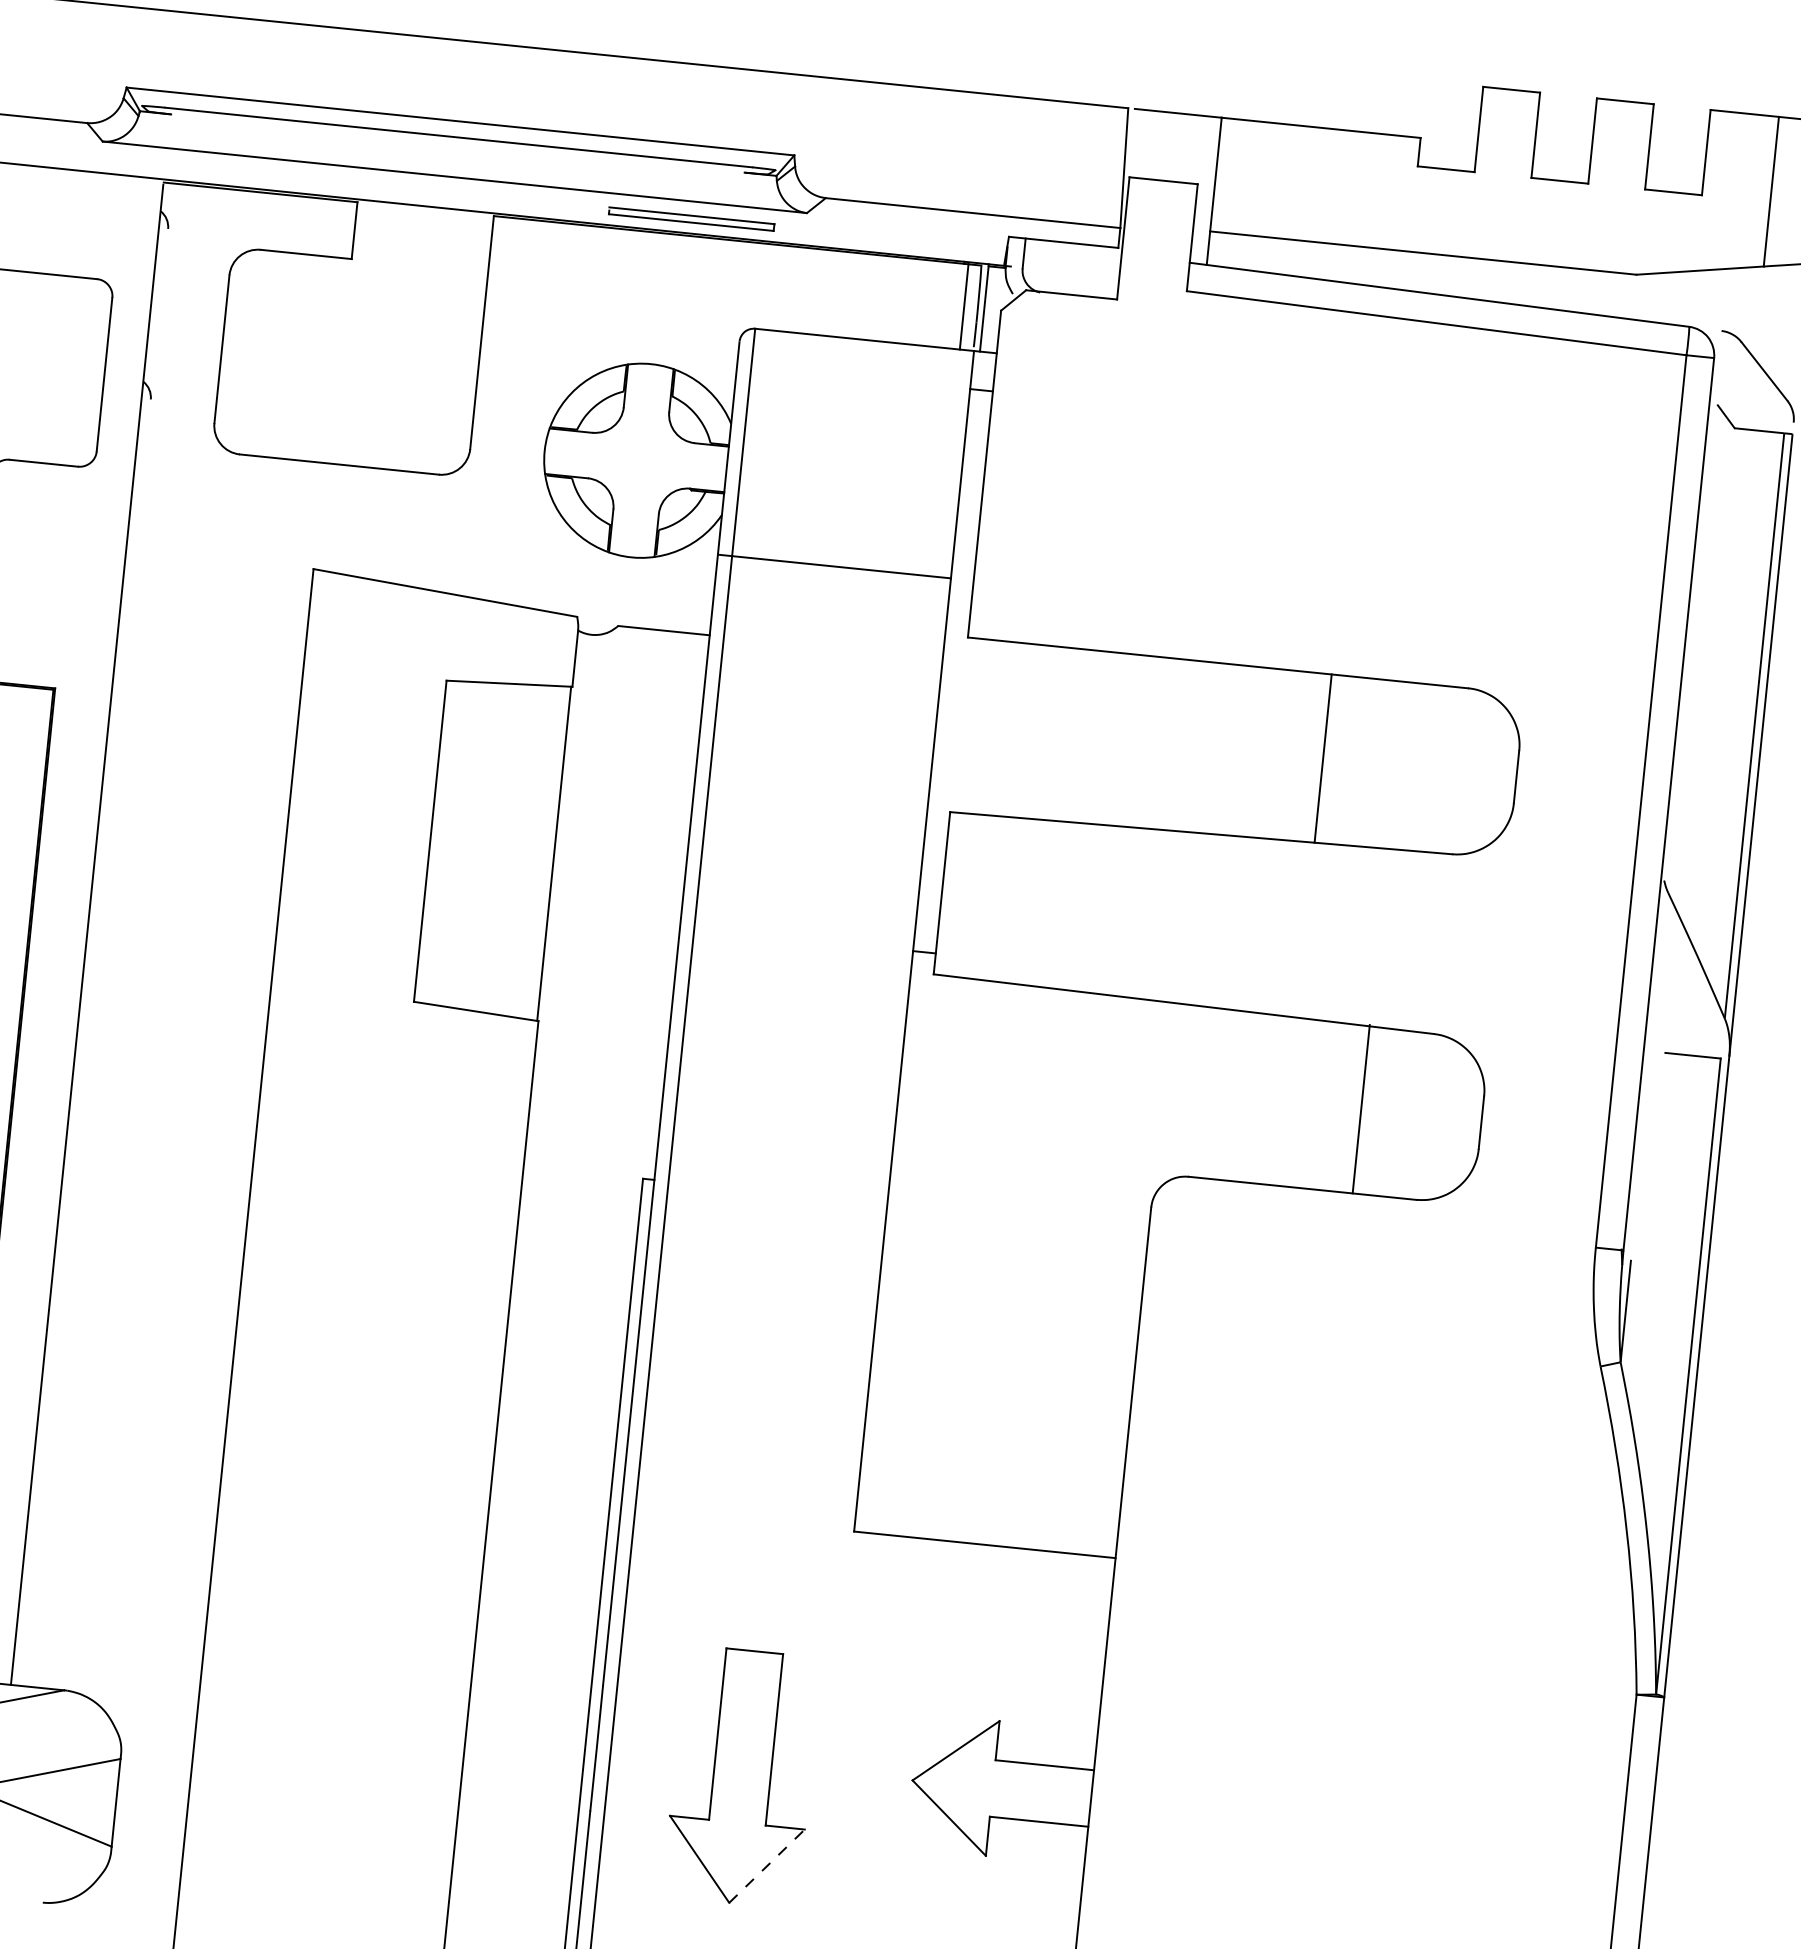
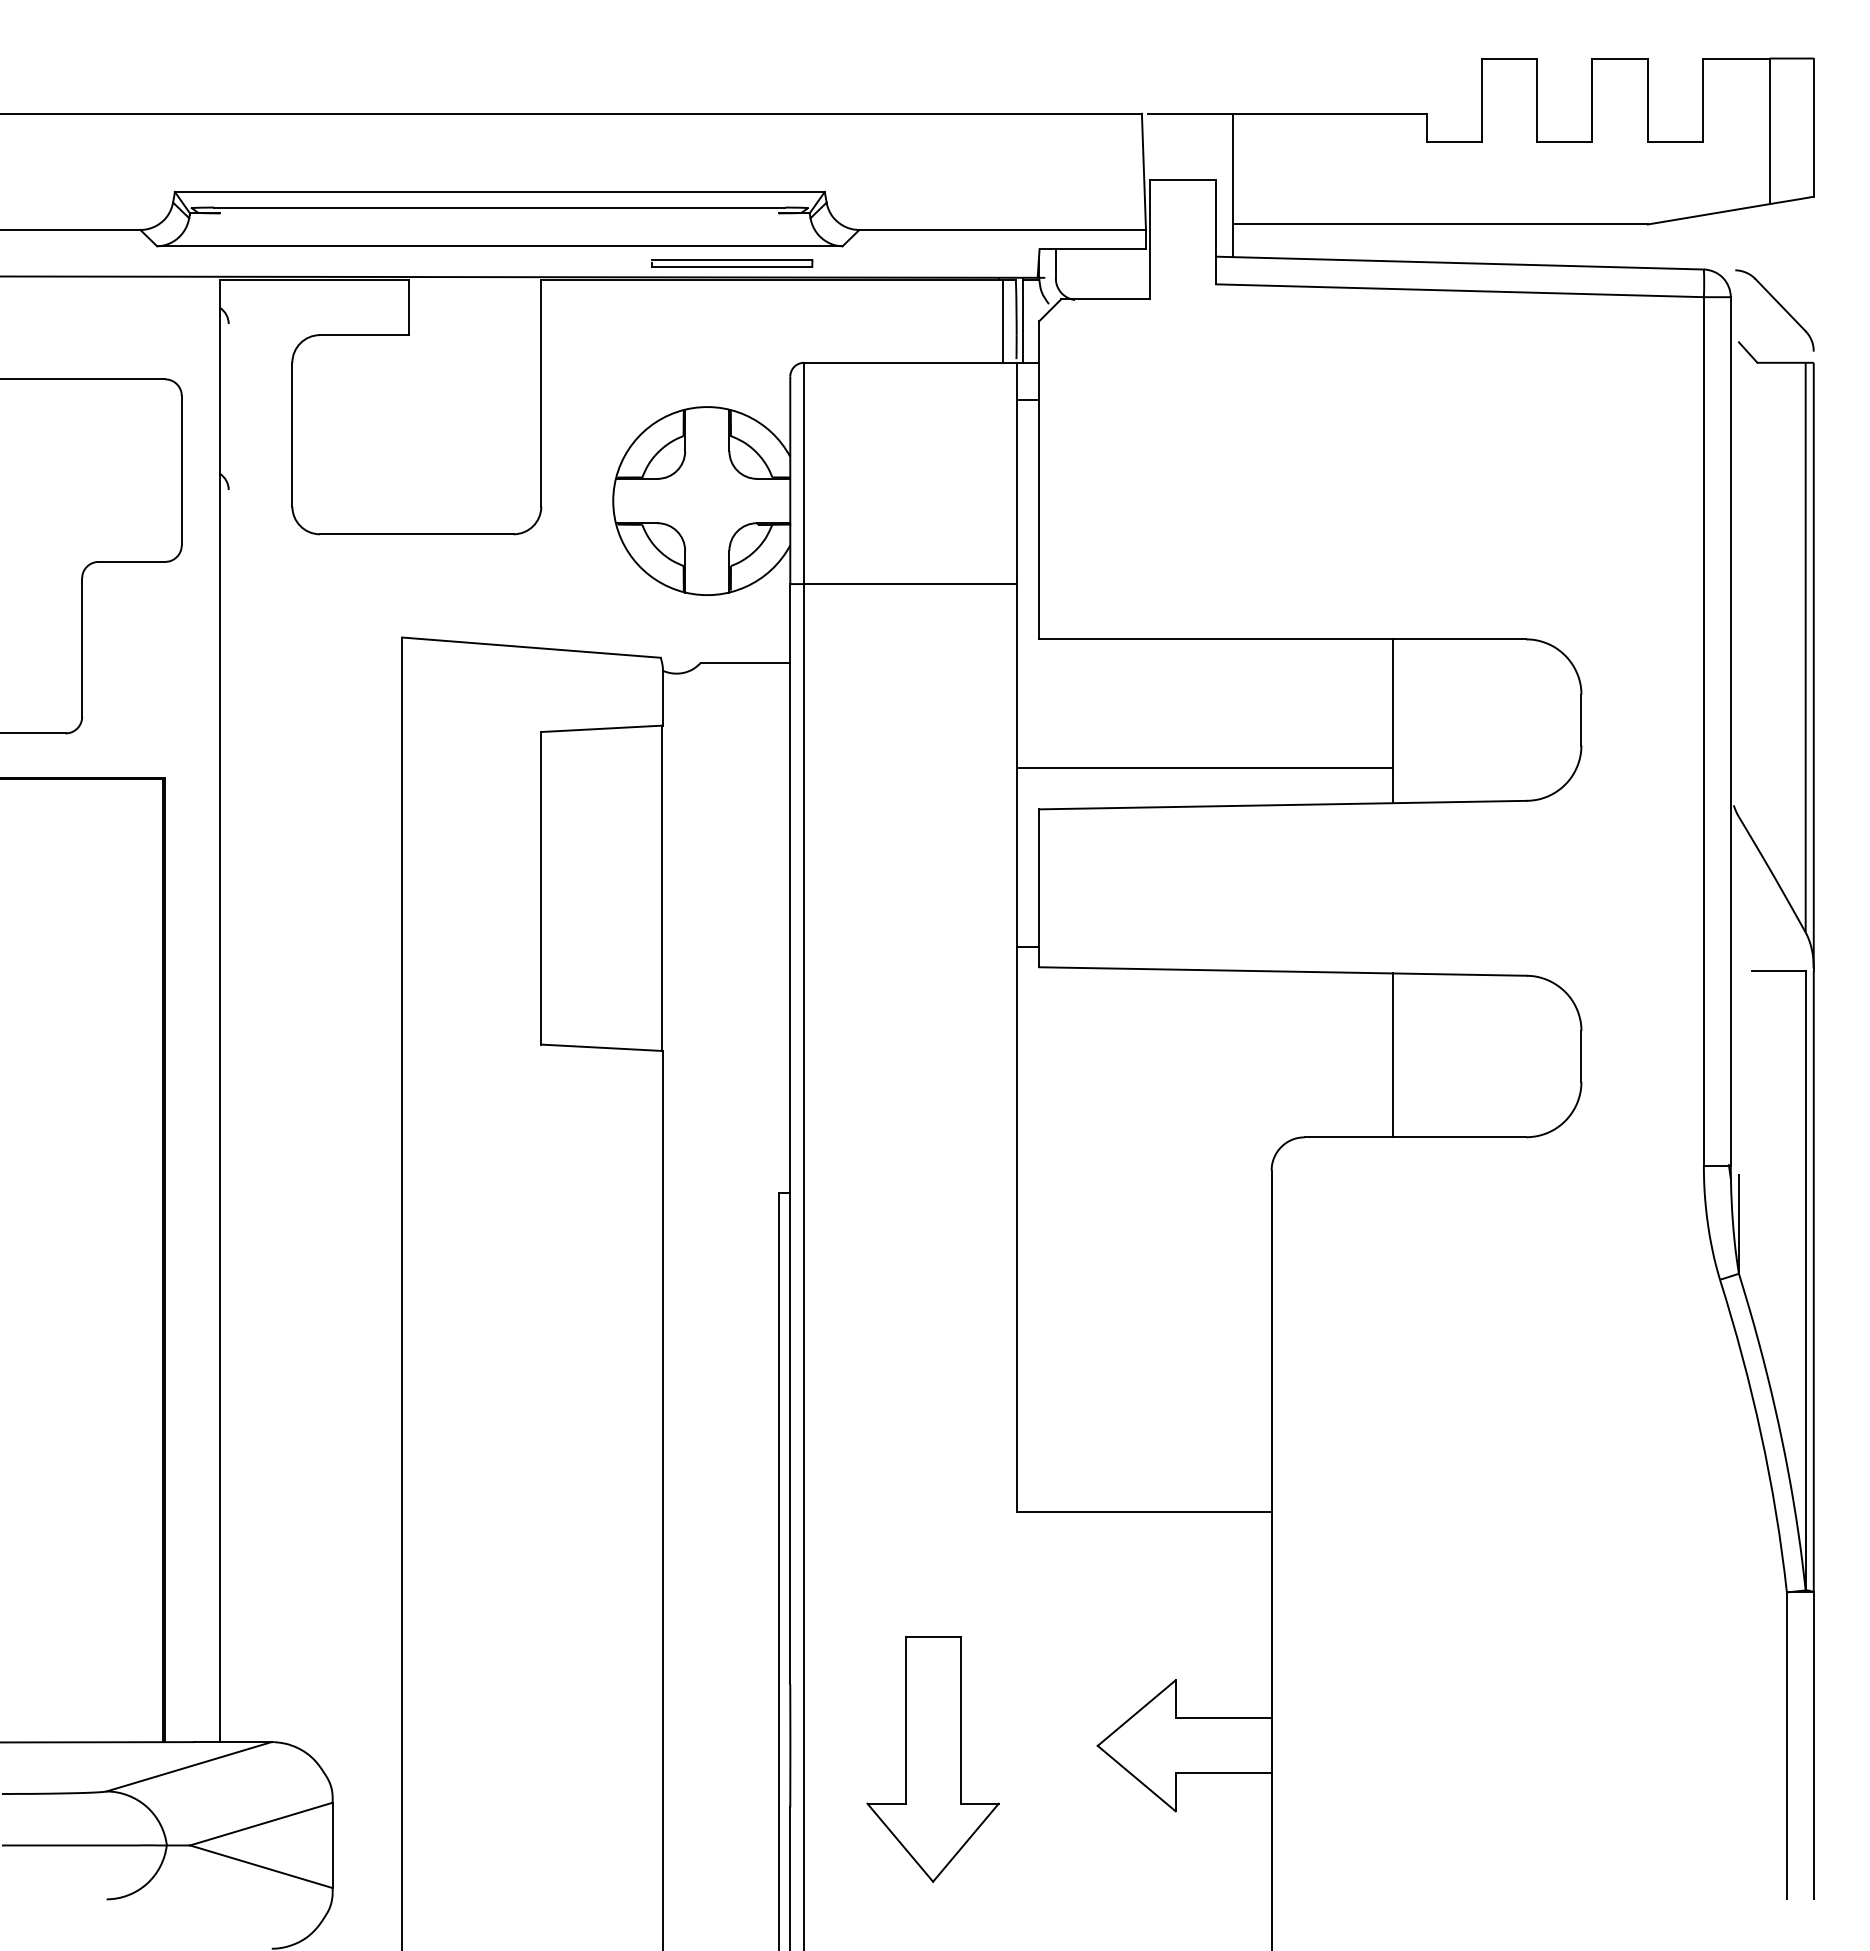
line: (1125, 787) -> (1205, 768), added
line: (1361, 1109) -> (1393, 1055), moved
line: (766, 1865) -> (965, 1842), dashed -> solid

